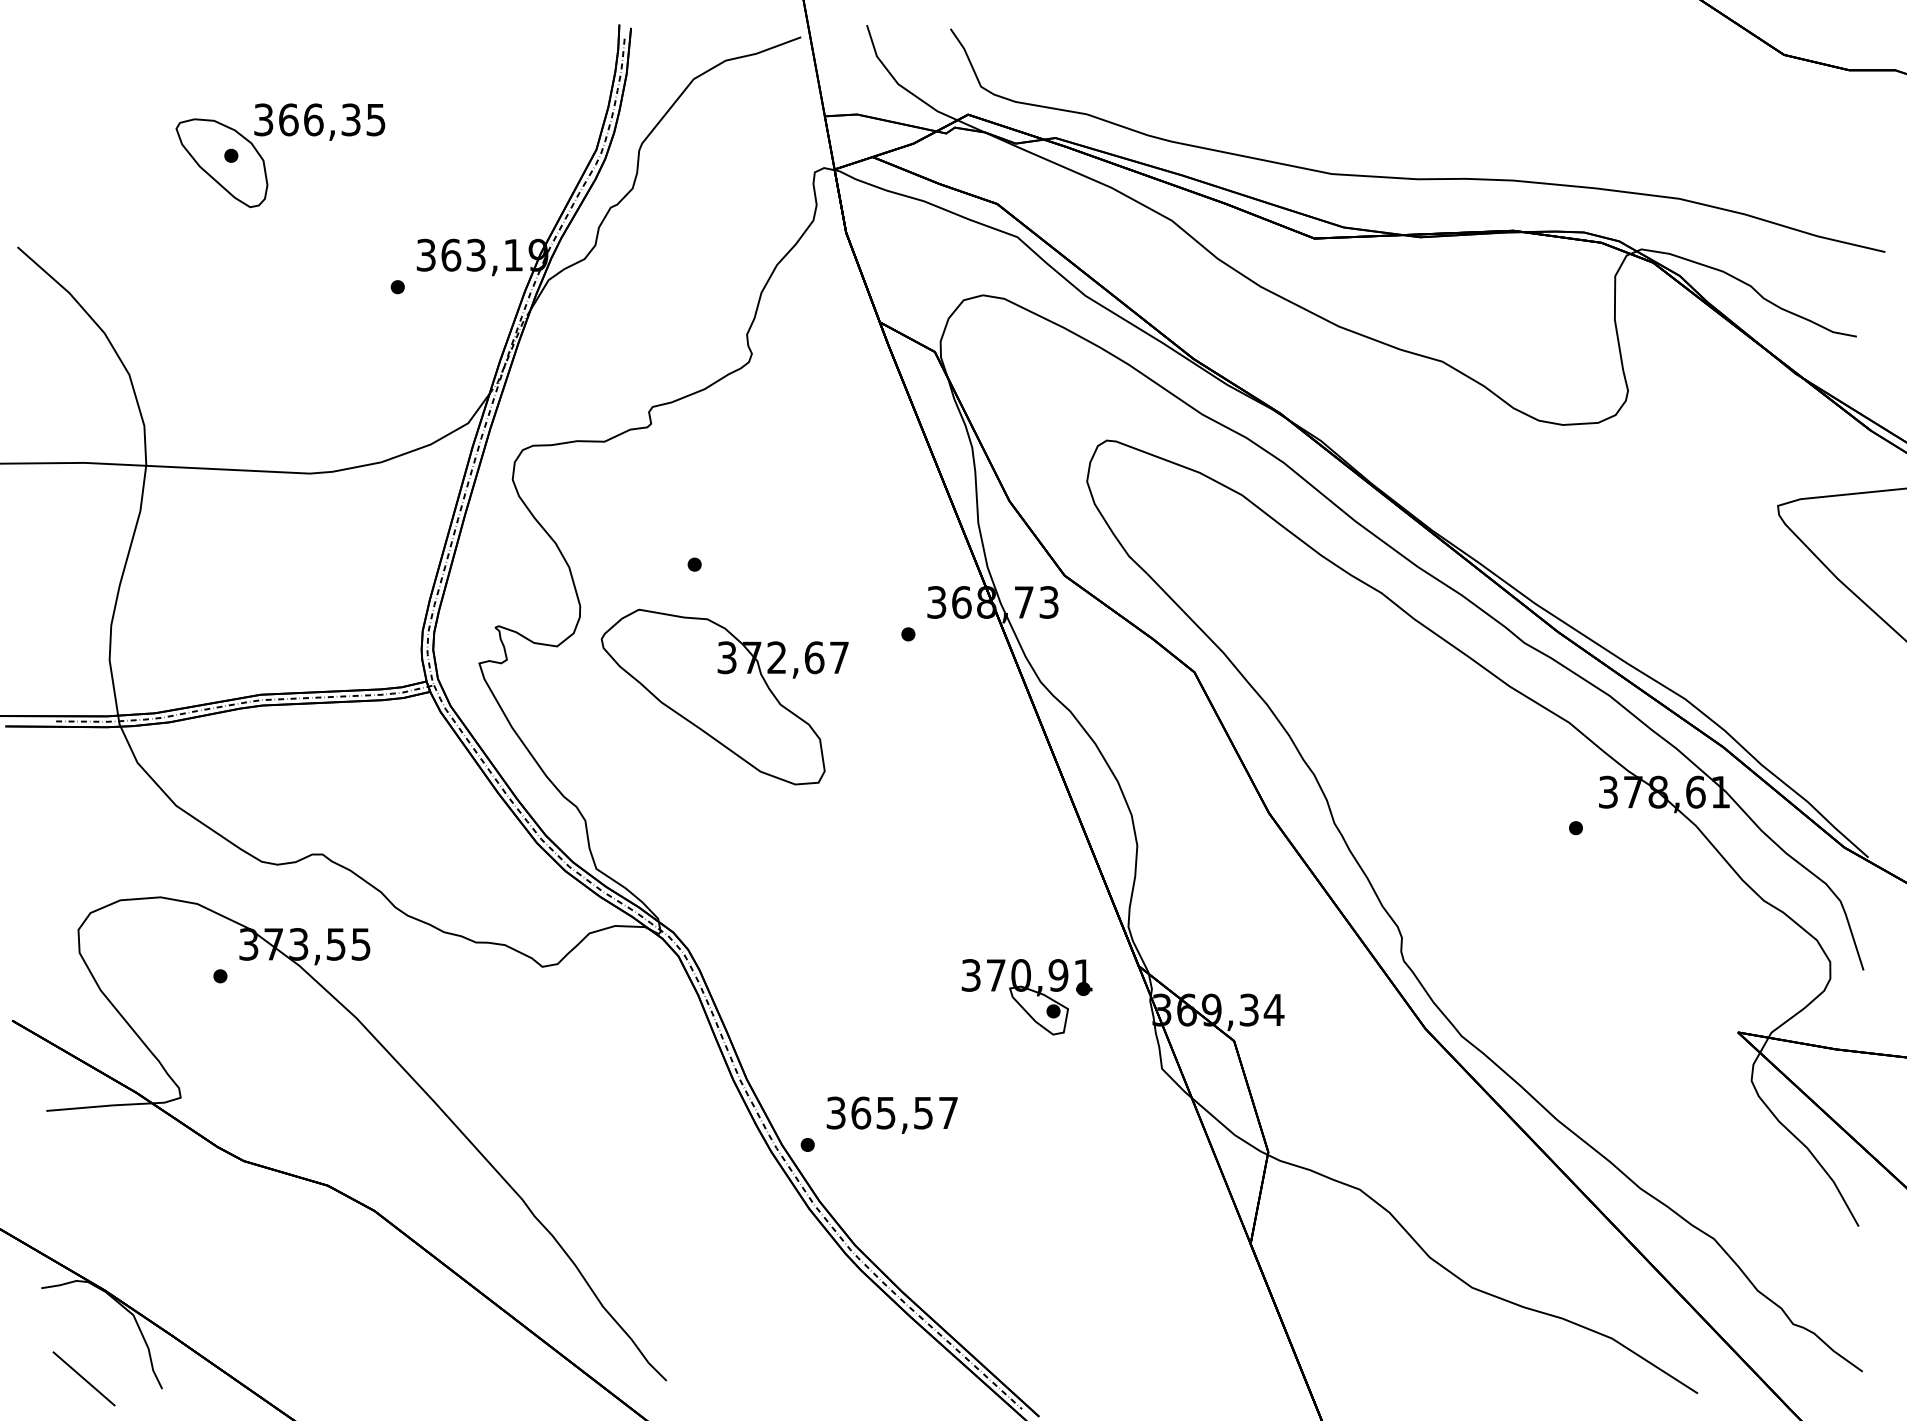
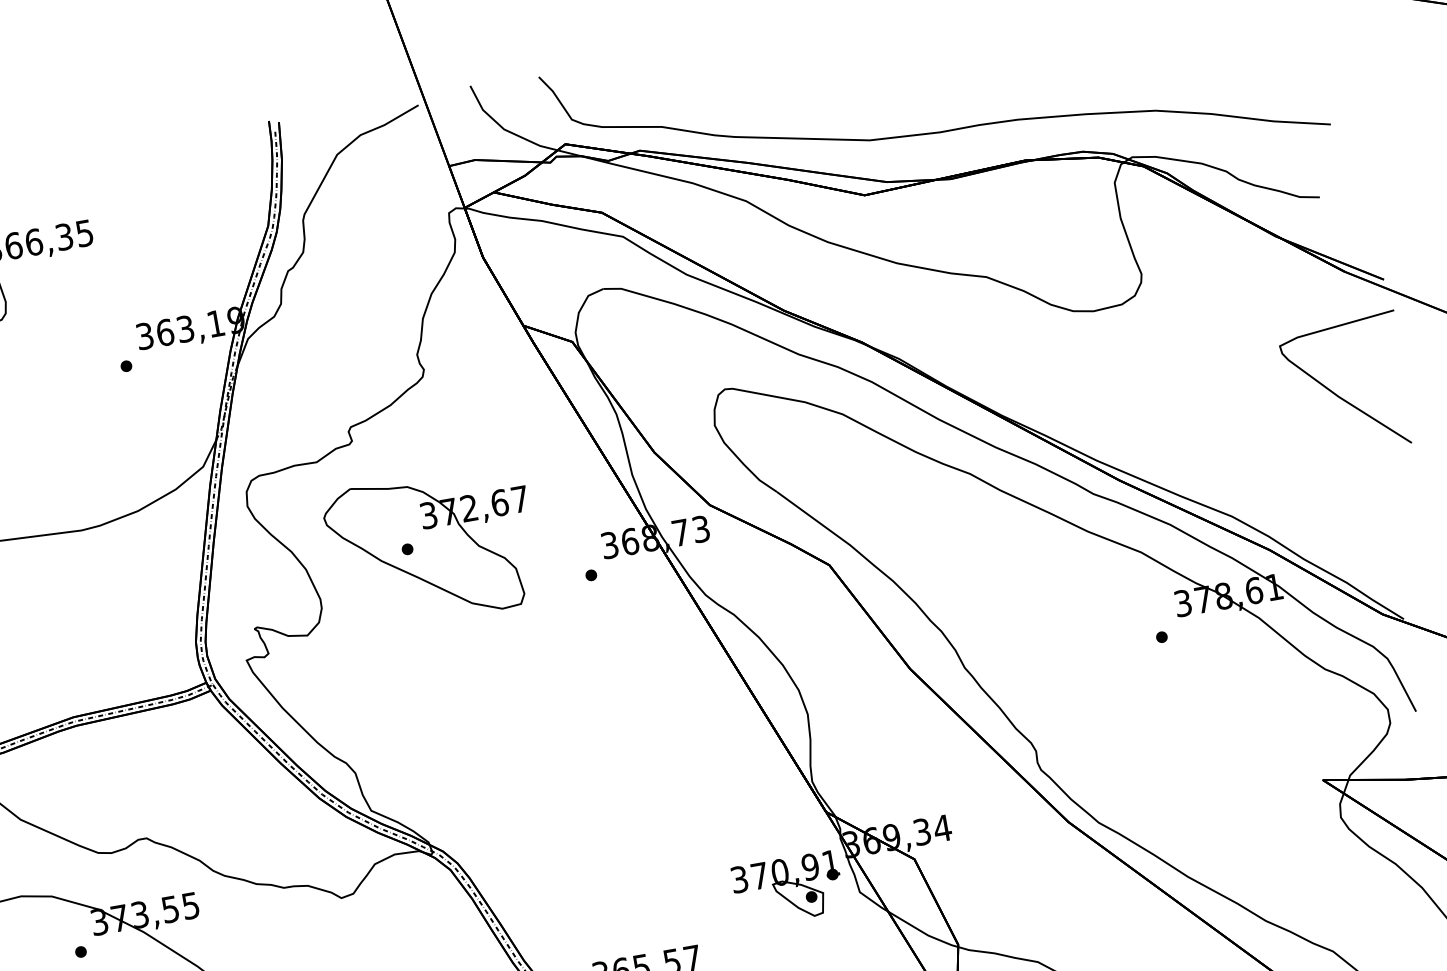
part: (724, 696) -> (432, 547), moved
part: (1026, 997) -> (787, 889), moved

